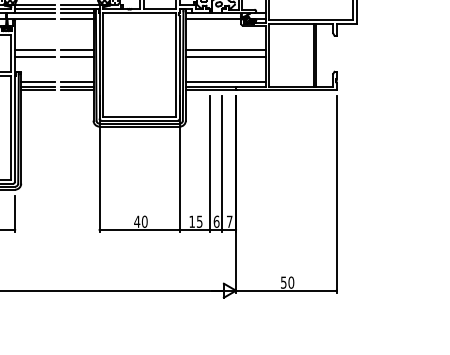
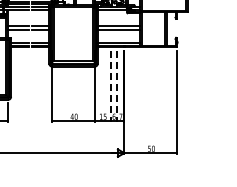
line: (209, 164) -> (110, 86), solid -> dashed
line: (221, 164) -> (116, 86), solid -> dashed

